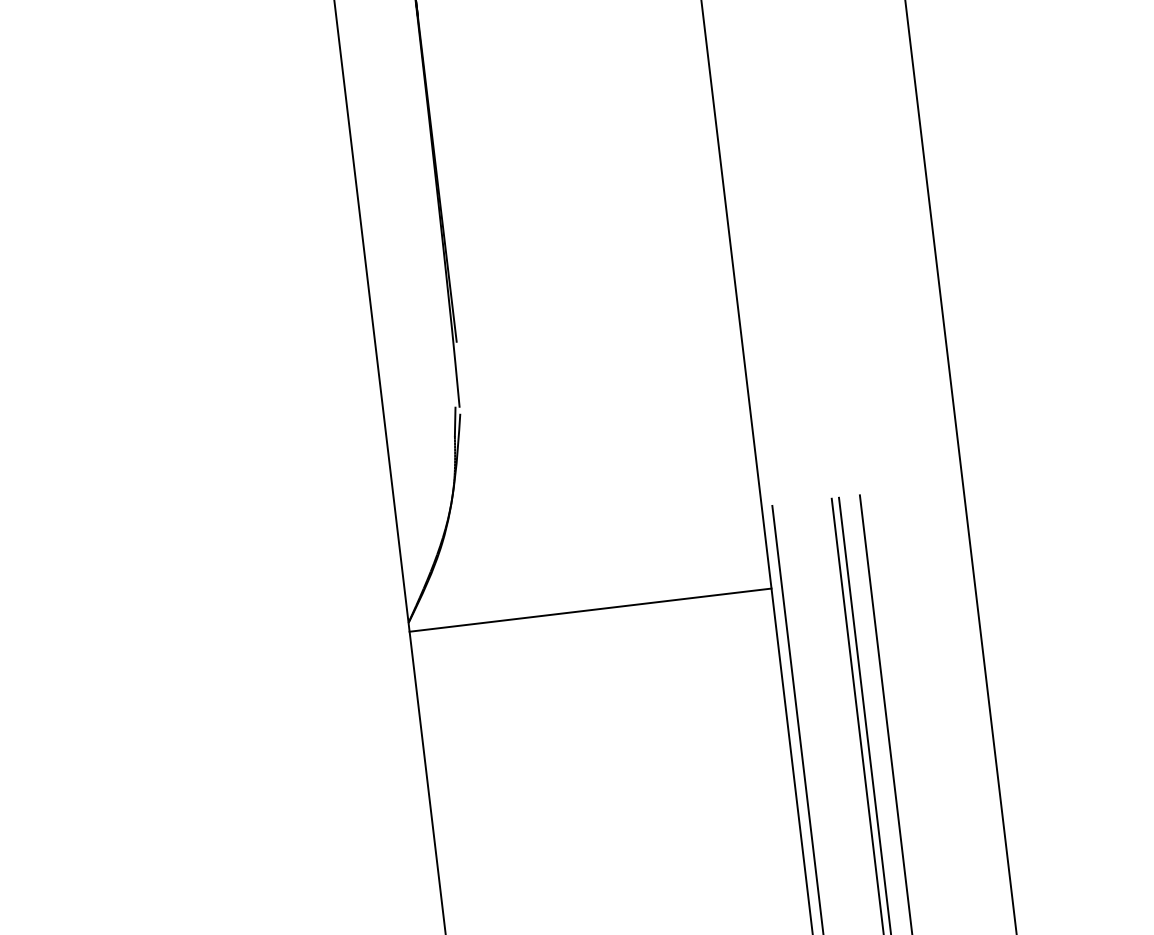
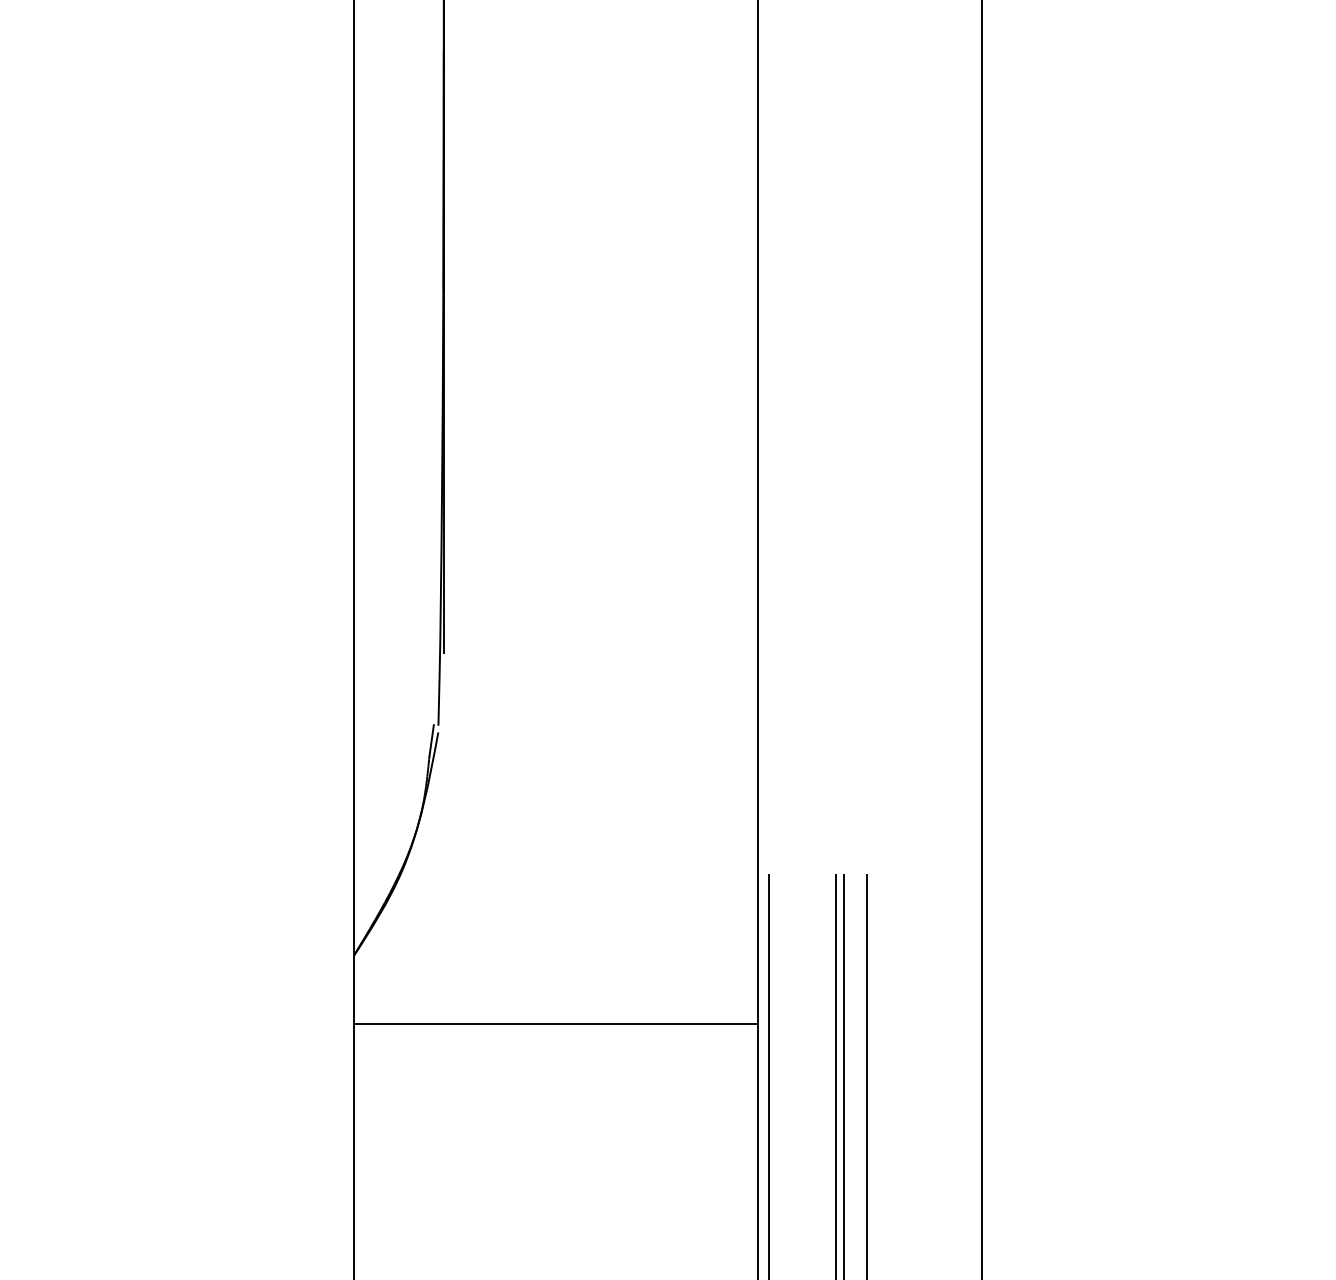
line: (590, 610) -> (555, 1023), moved

